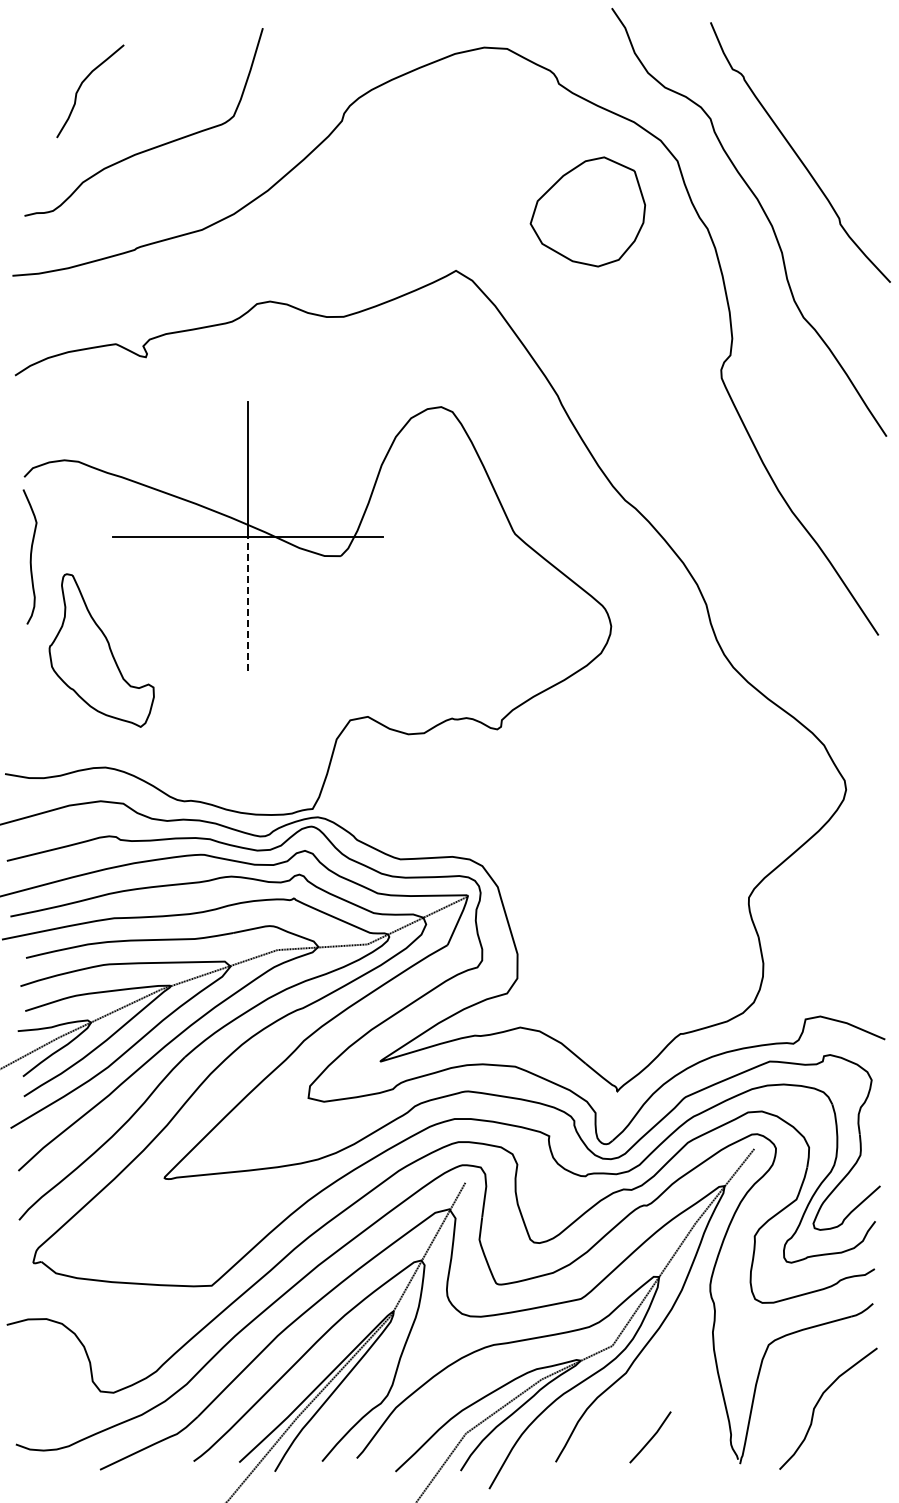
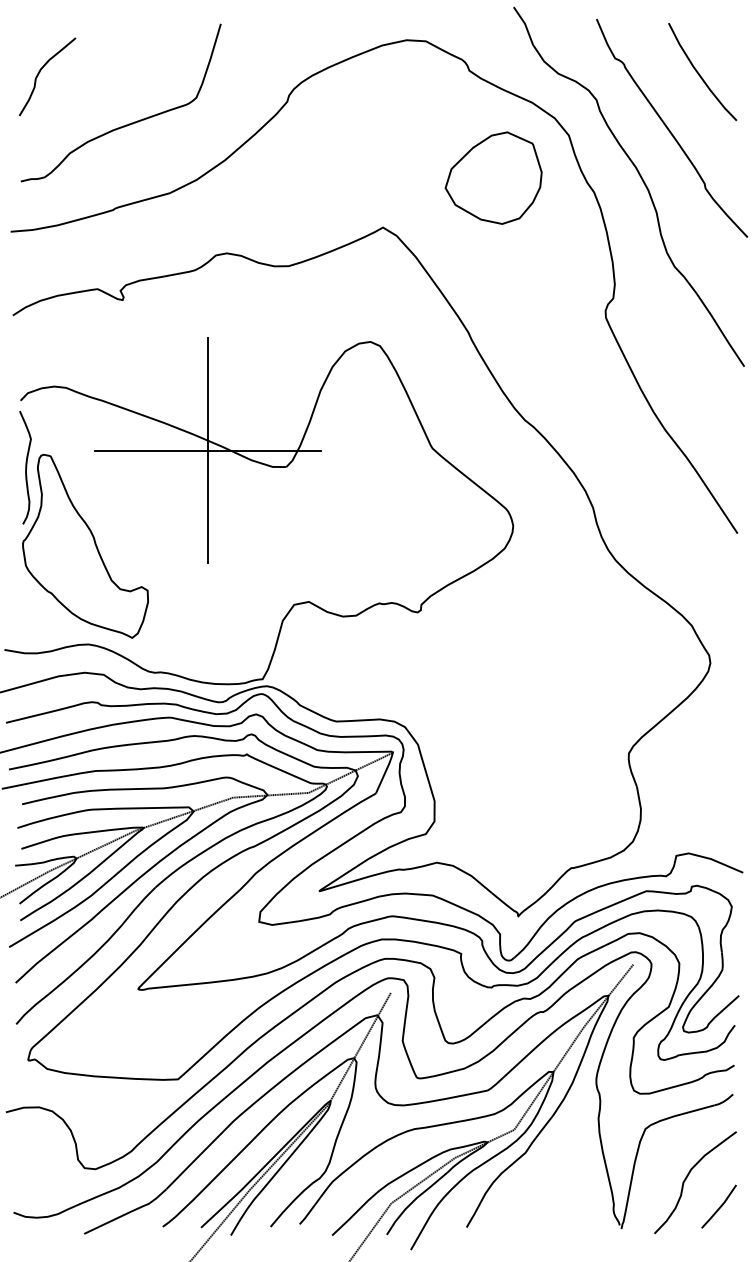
curve: (81, 86) -> (40, 72), moved
curve: (833, 87) -> (699, 73), added
line: (248, 603) -> (208, 506), dashed -> solid
part: (101, 650) -> (85, 546), size x1.43
line: (651, 1437) -> (719, 1206), moved

